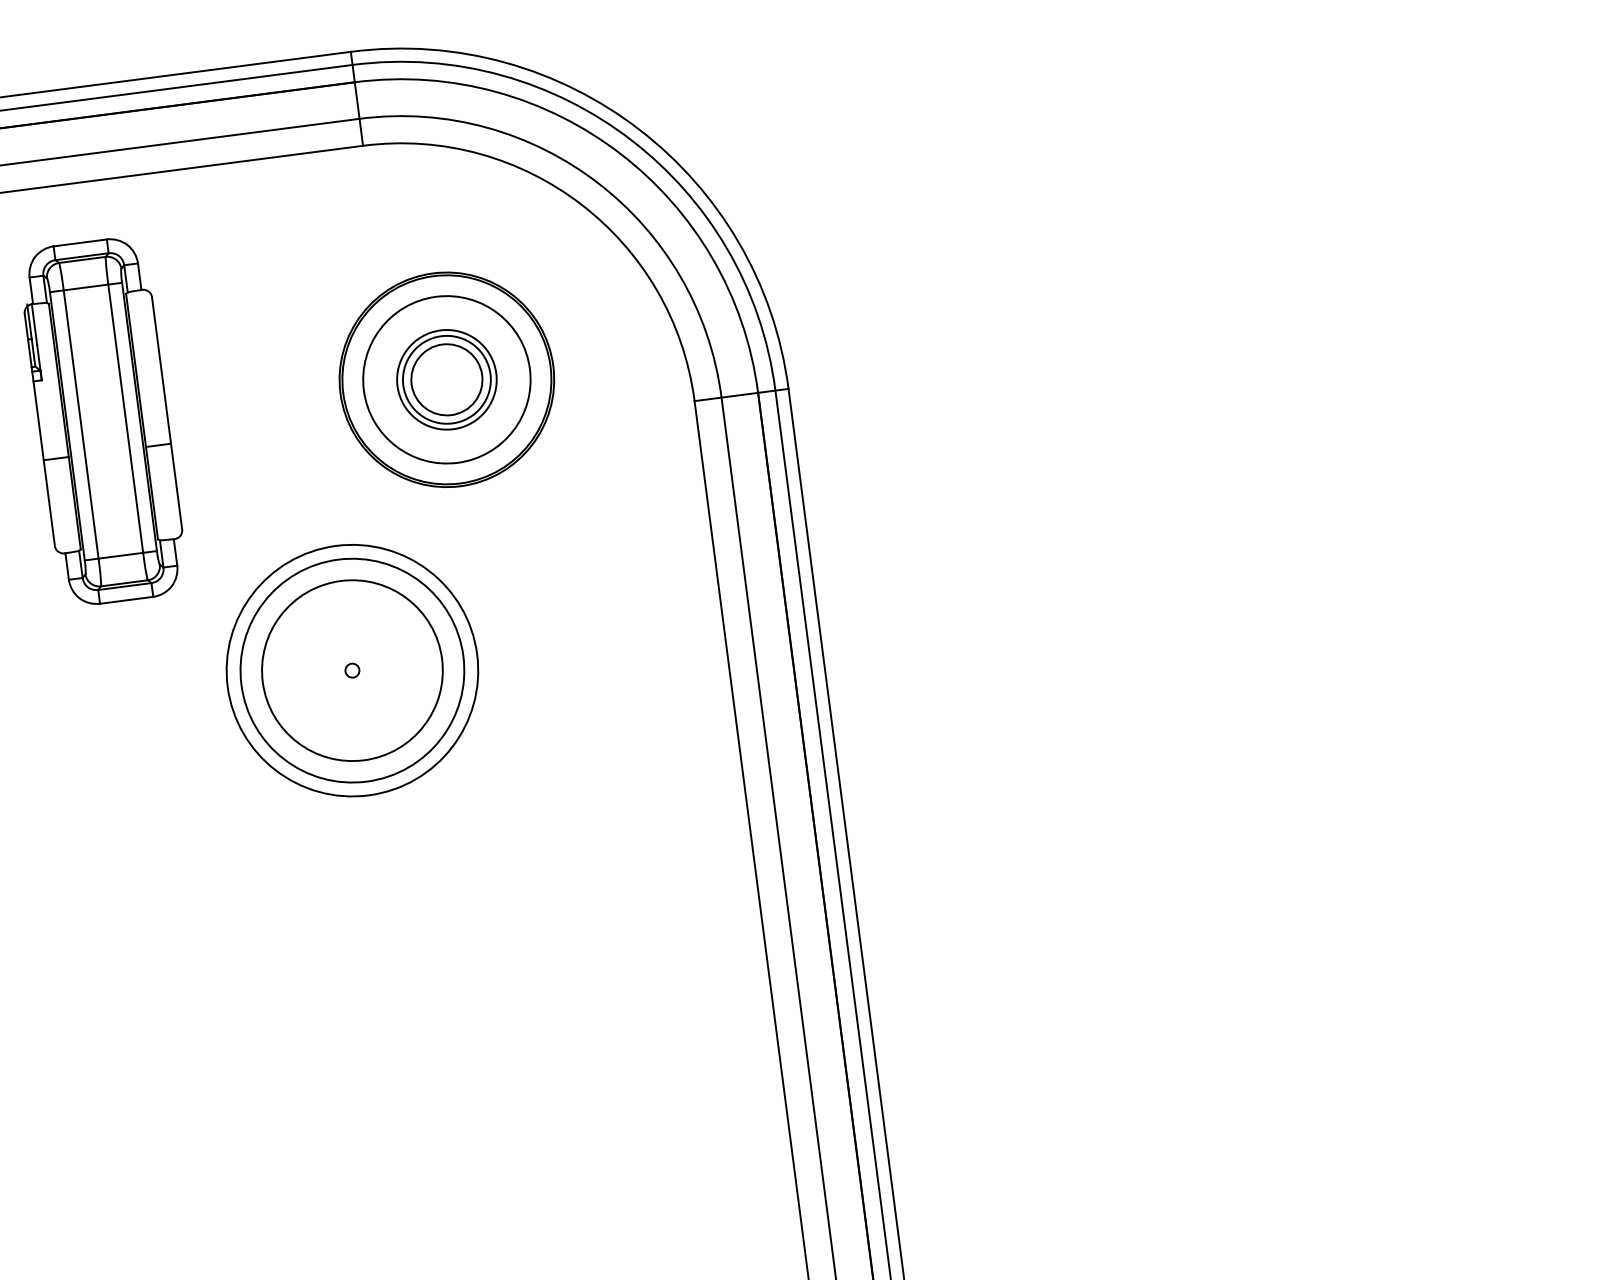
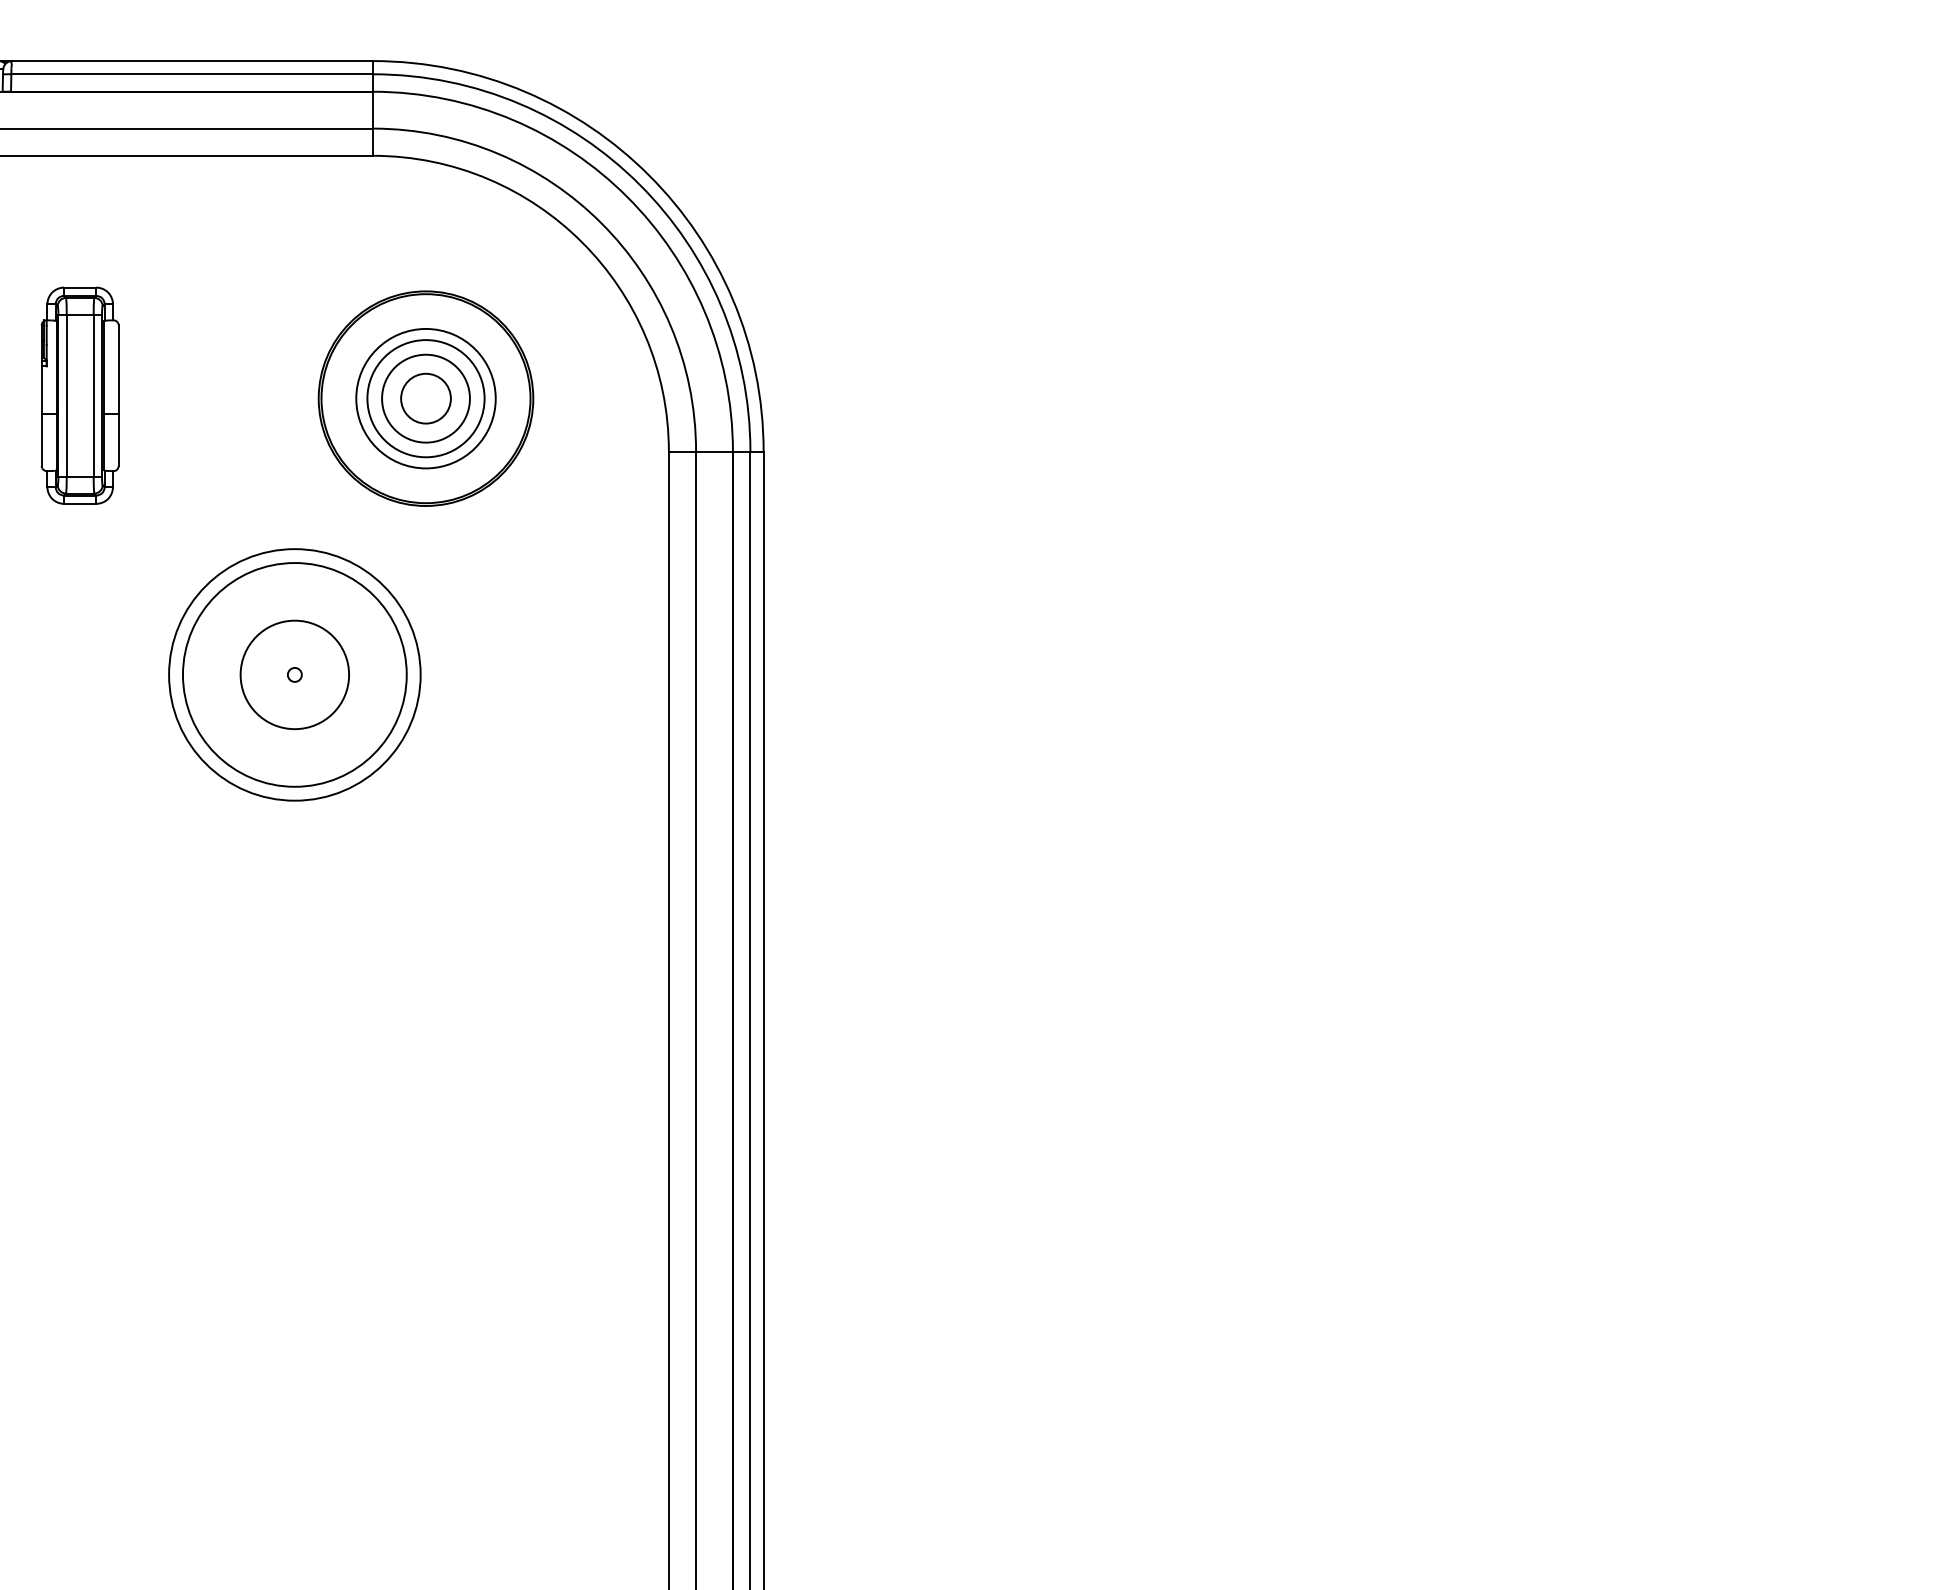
circle: (446, 379) -> (425, 398), size x0.7
circle: (446, 379) -> (425, 398), size x0.7
circle: (446, 379) -> (425, 398), size x1.4
part: (103, 421) -> (80, 395), size x0.6
circle: (352, 670) -> (294, 674), size x0.6

